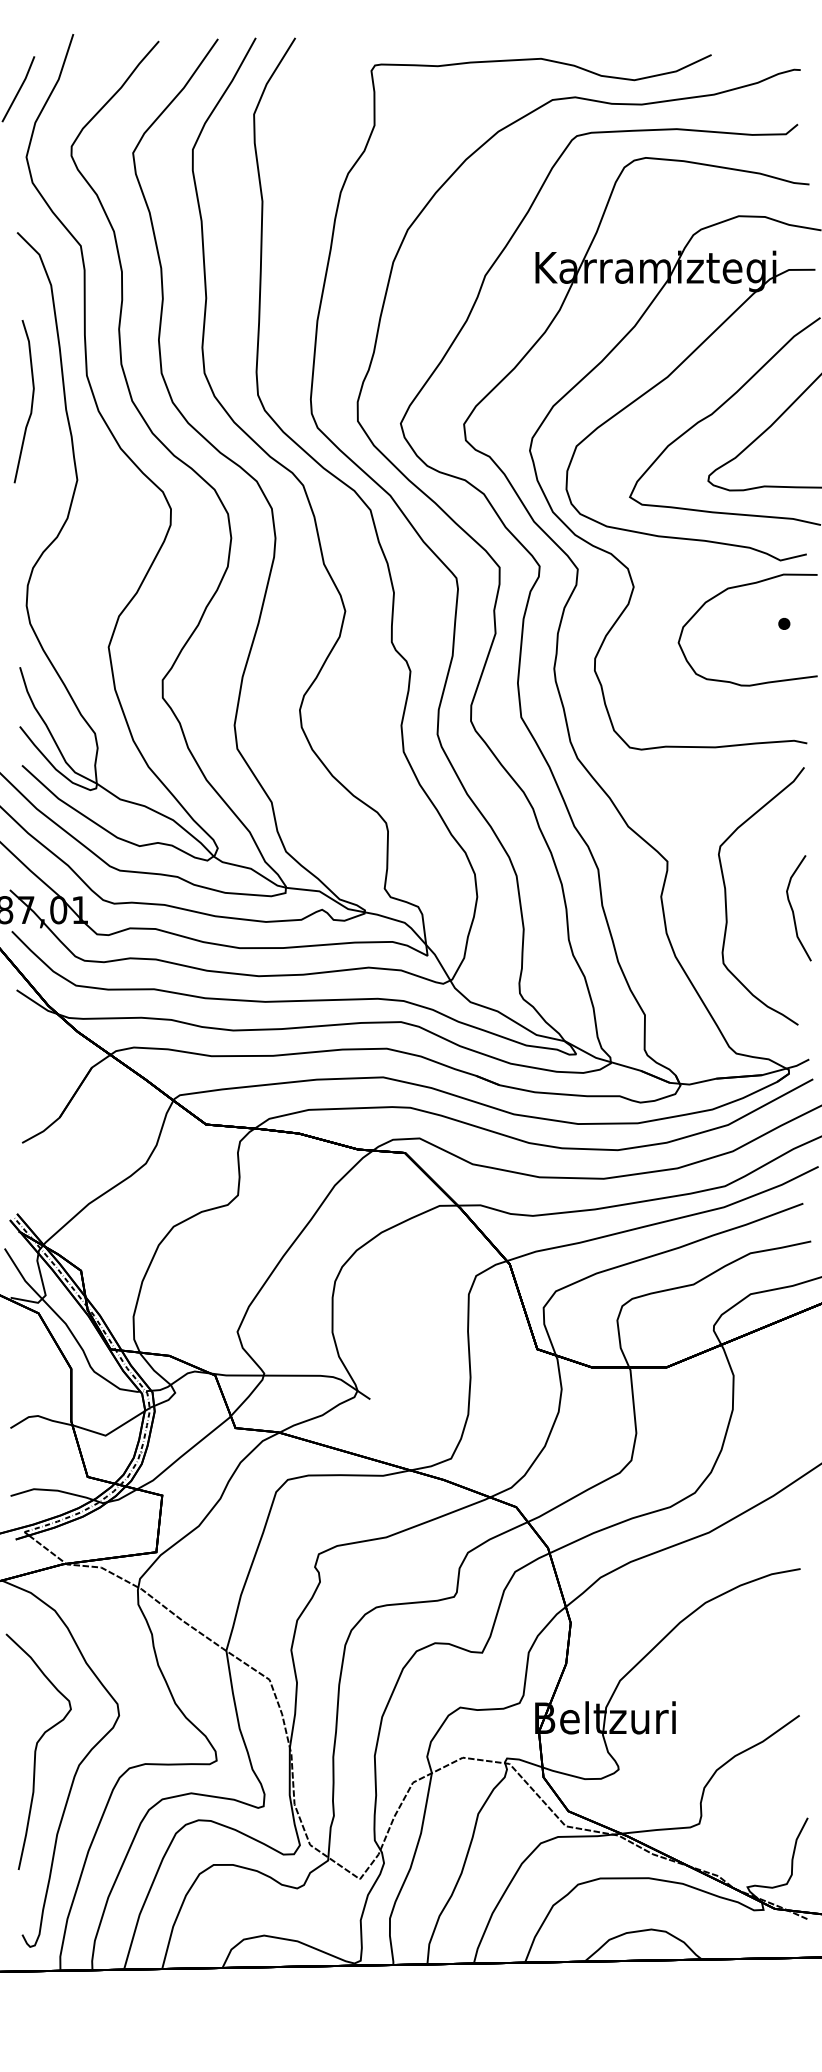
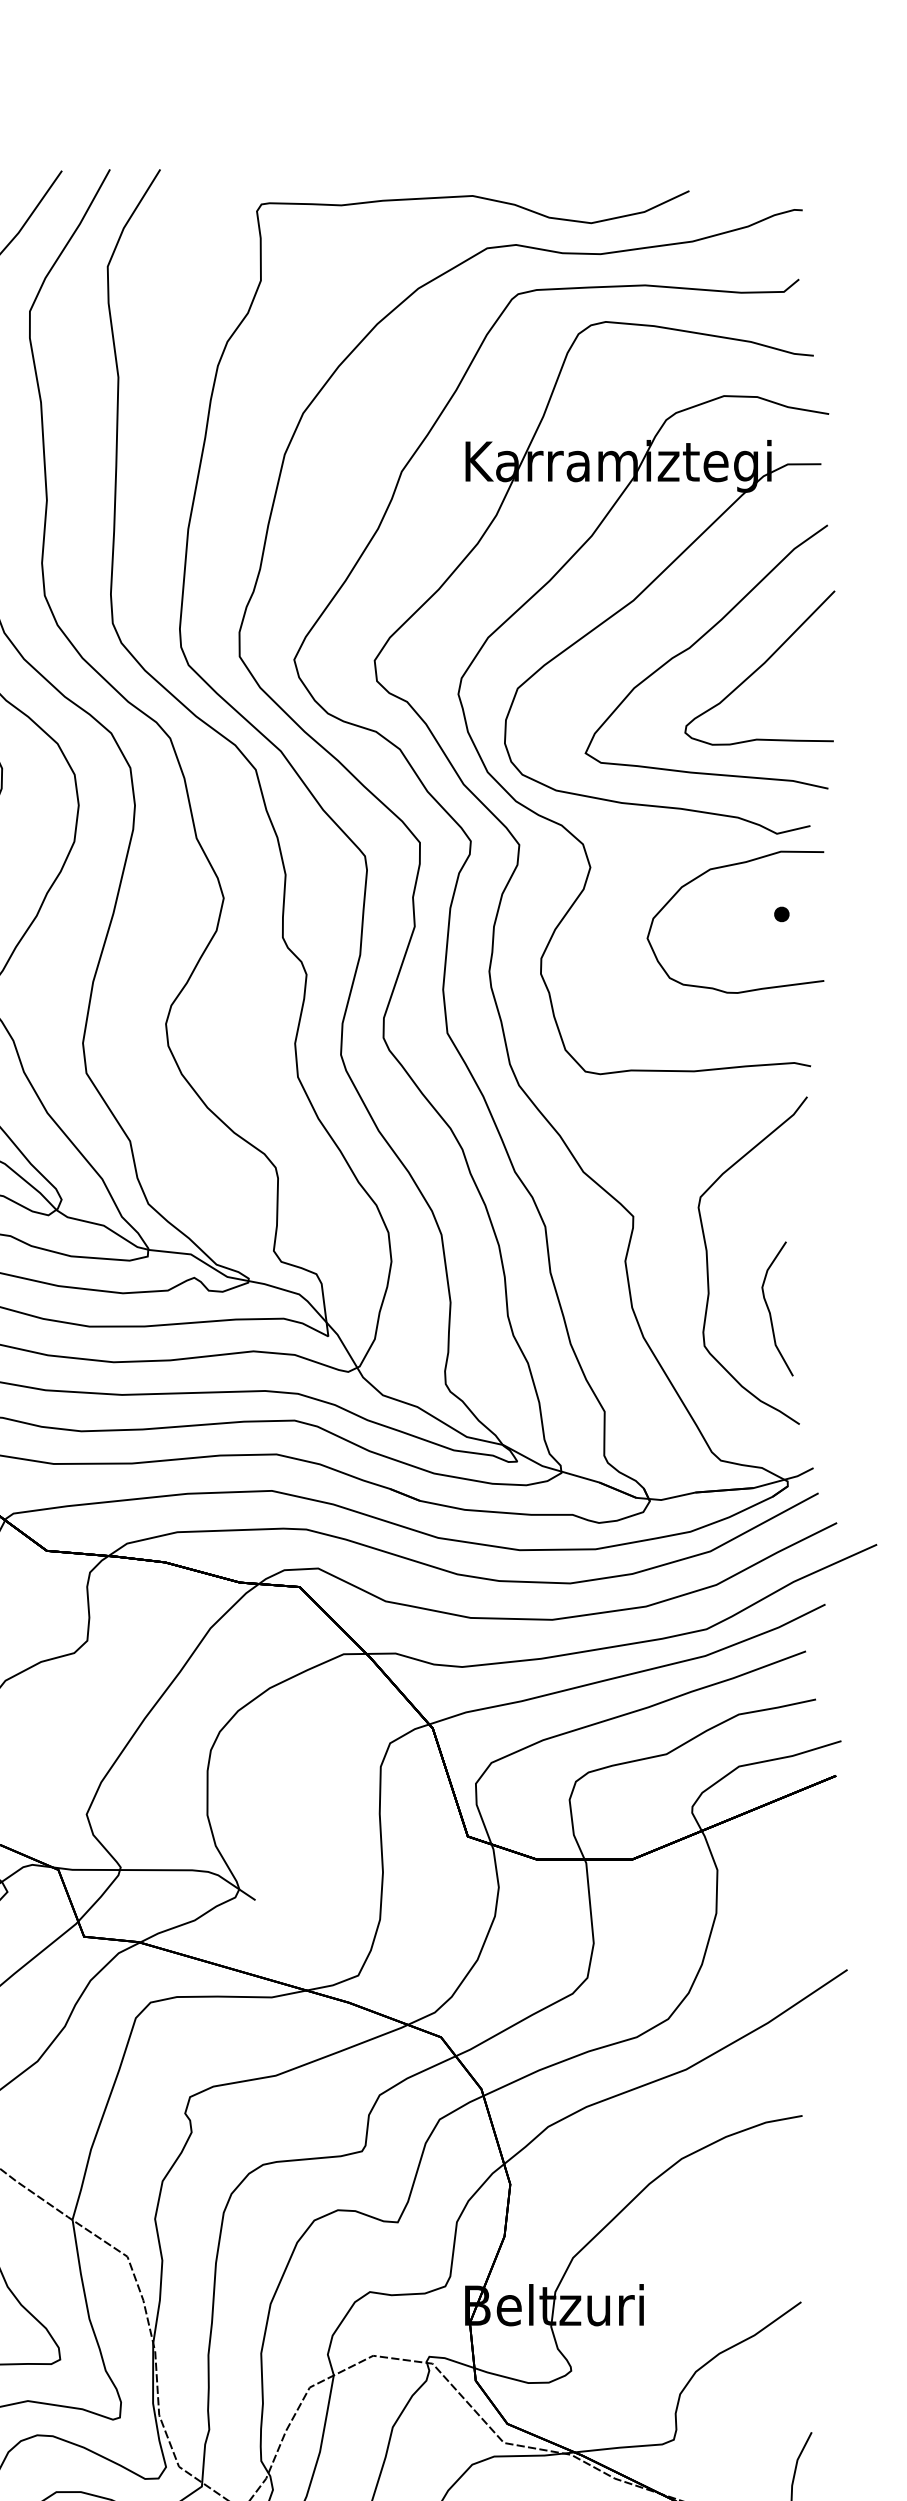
curve: (793, 909) -> (770, 1310), moved

